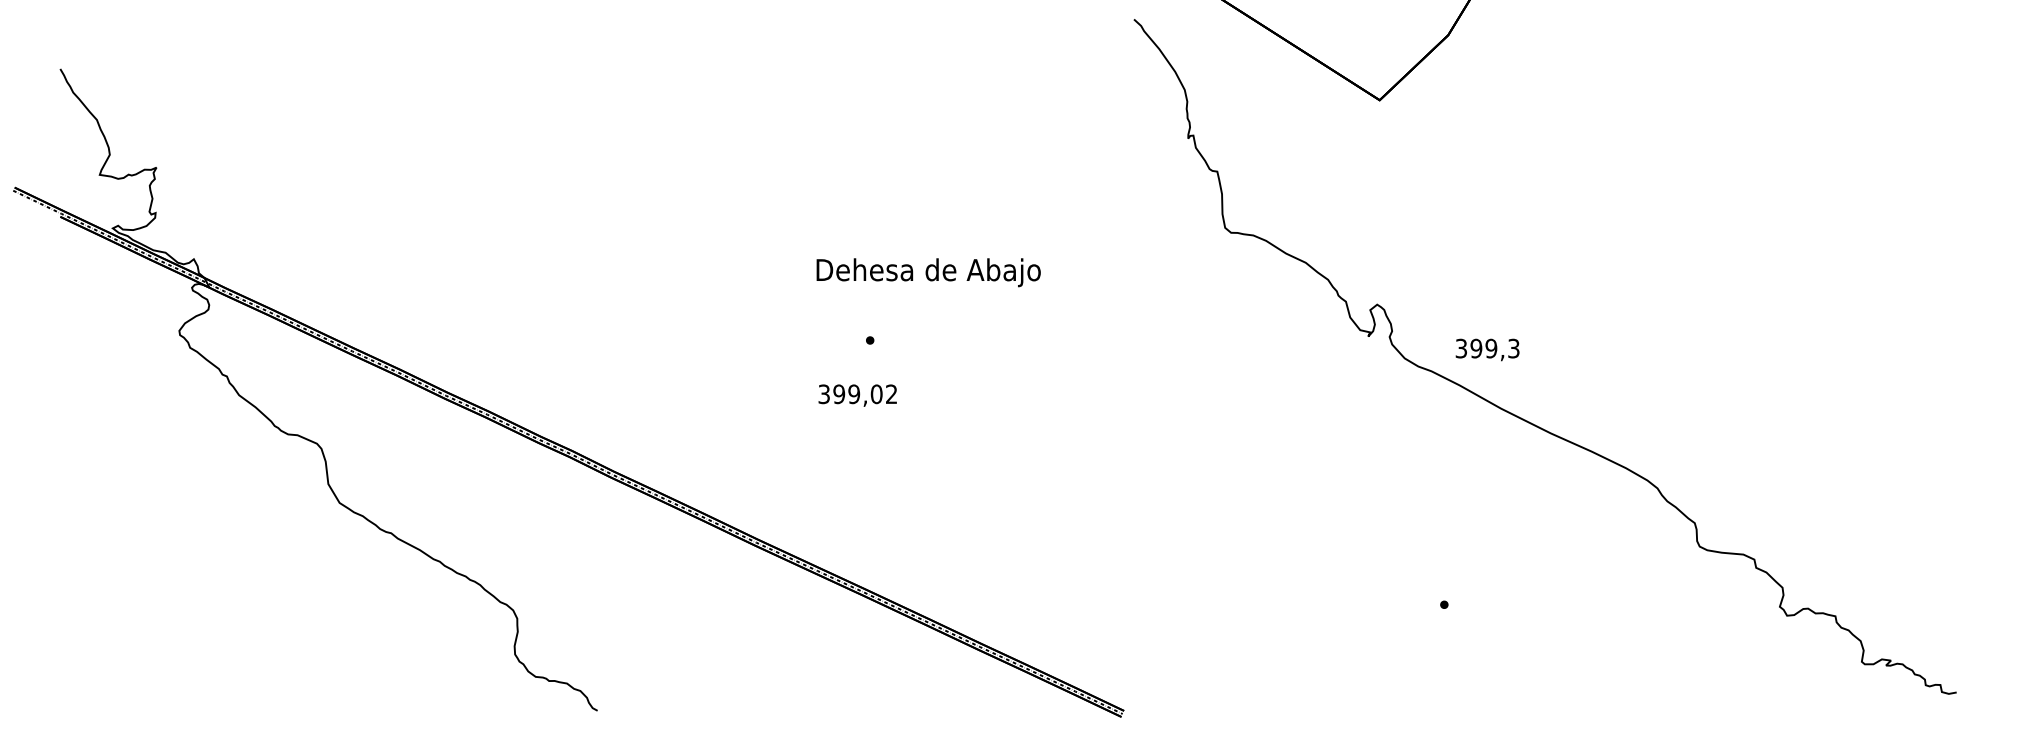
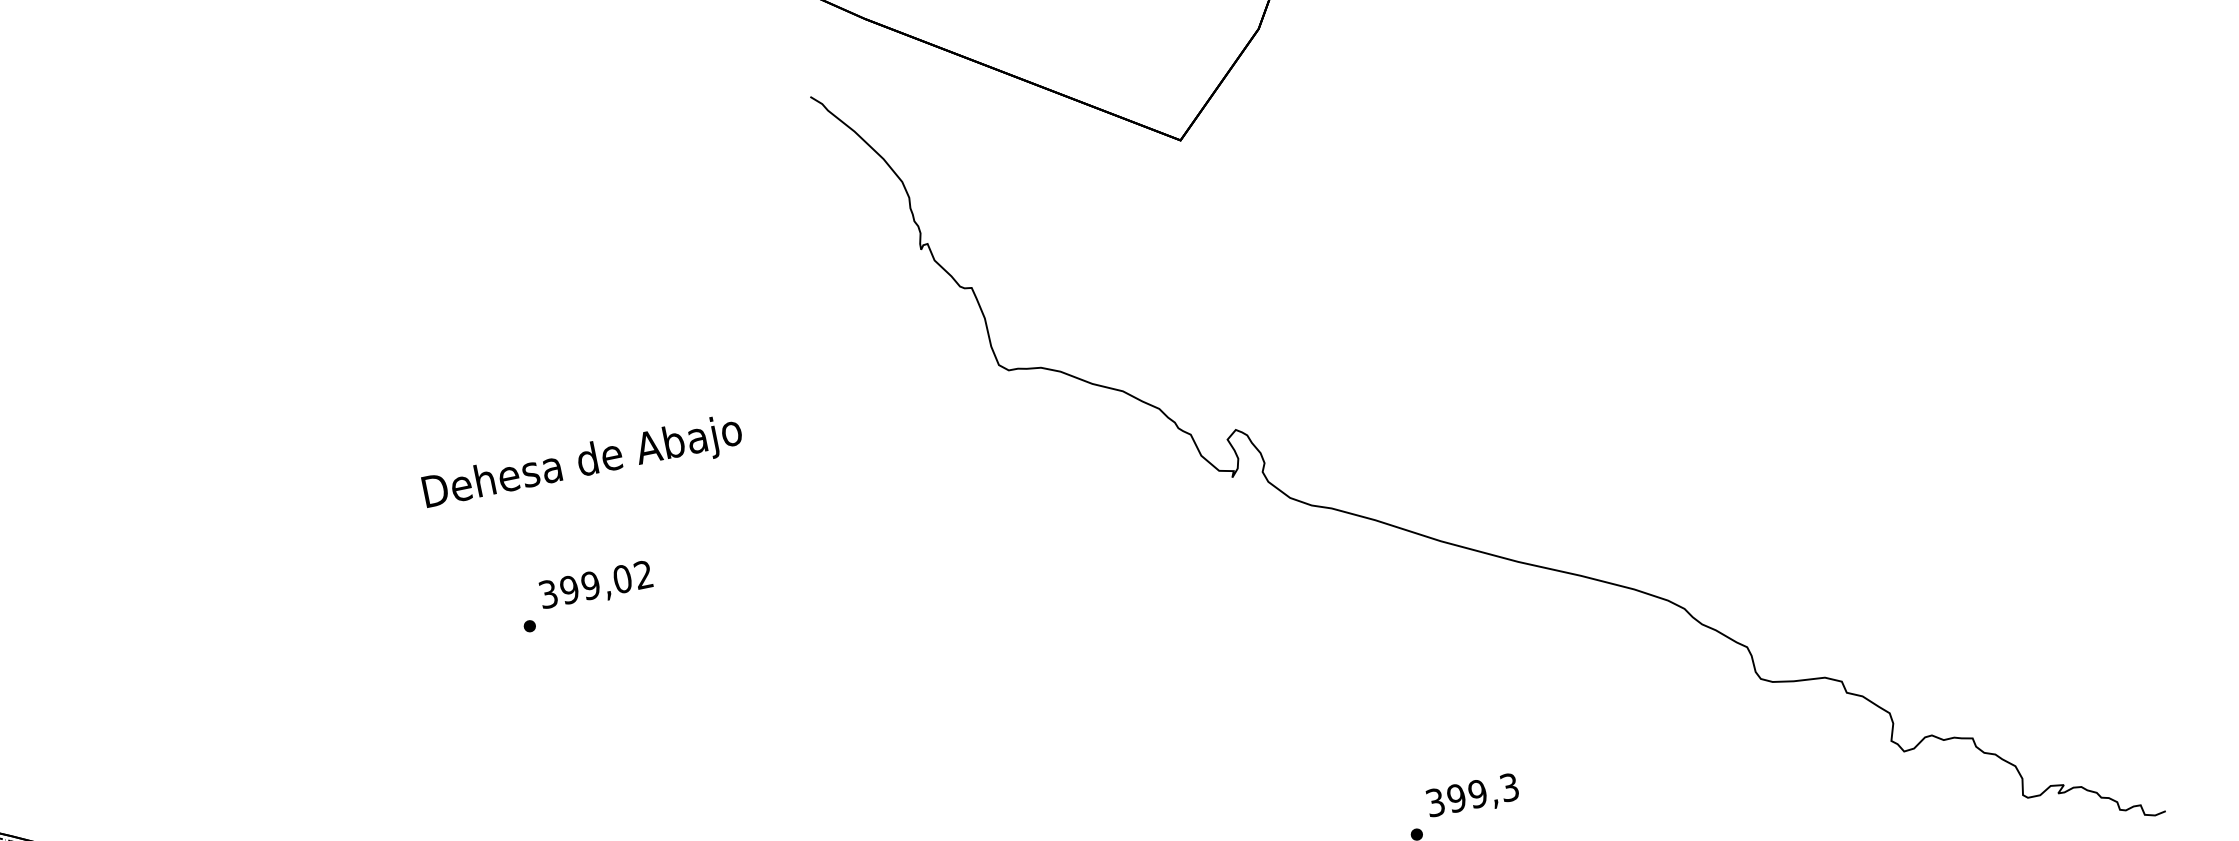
text: (928, 272) -> (582, 463), moved
text: (1487, 349) -> (1472, 796), moved
text: (857, 395) -> (595, 586), moved

